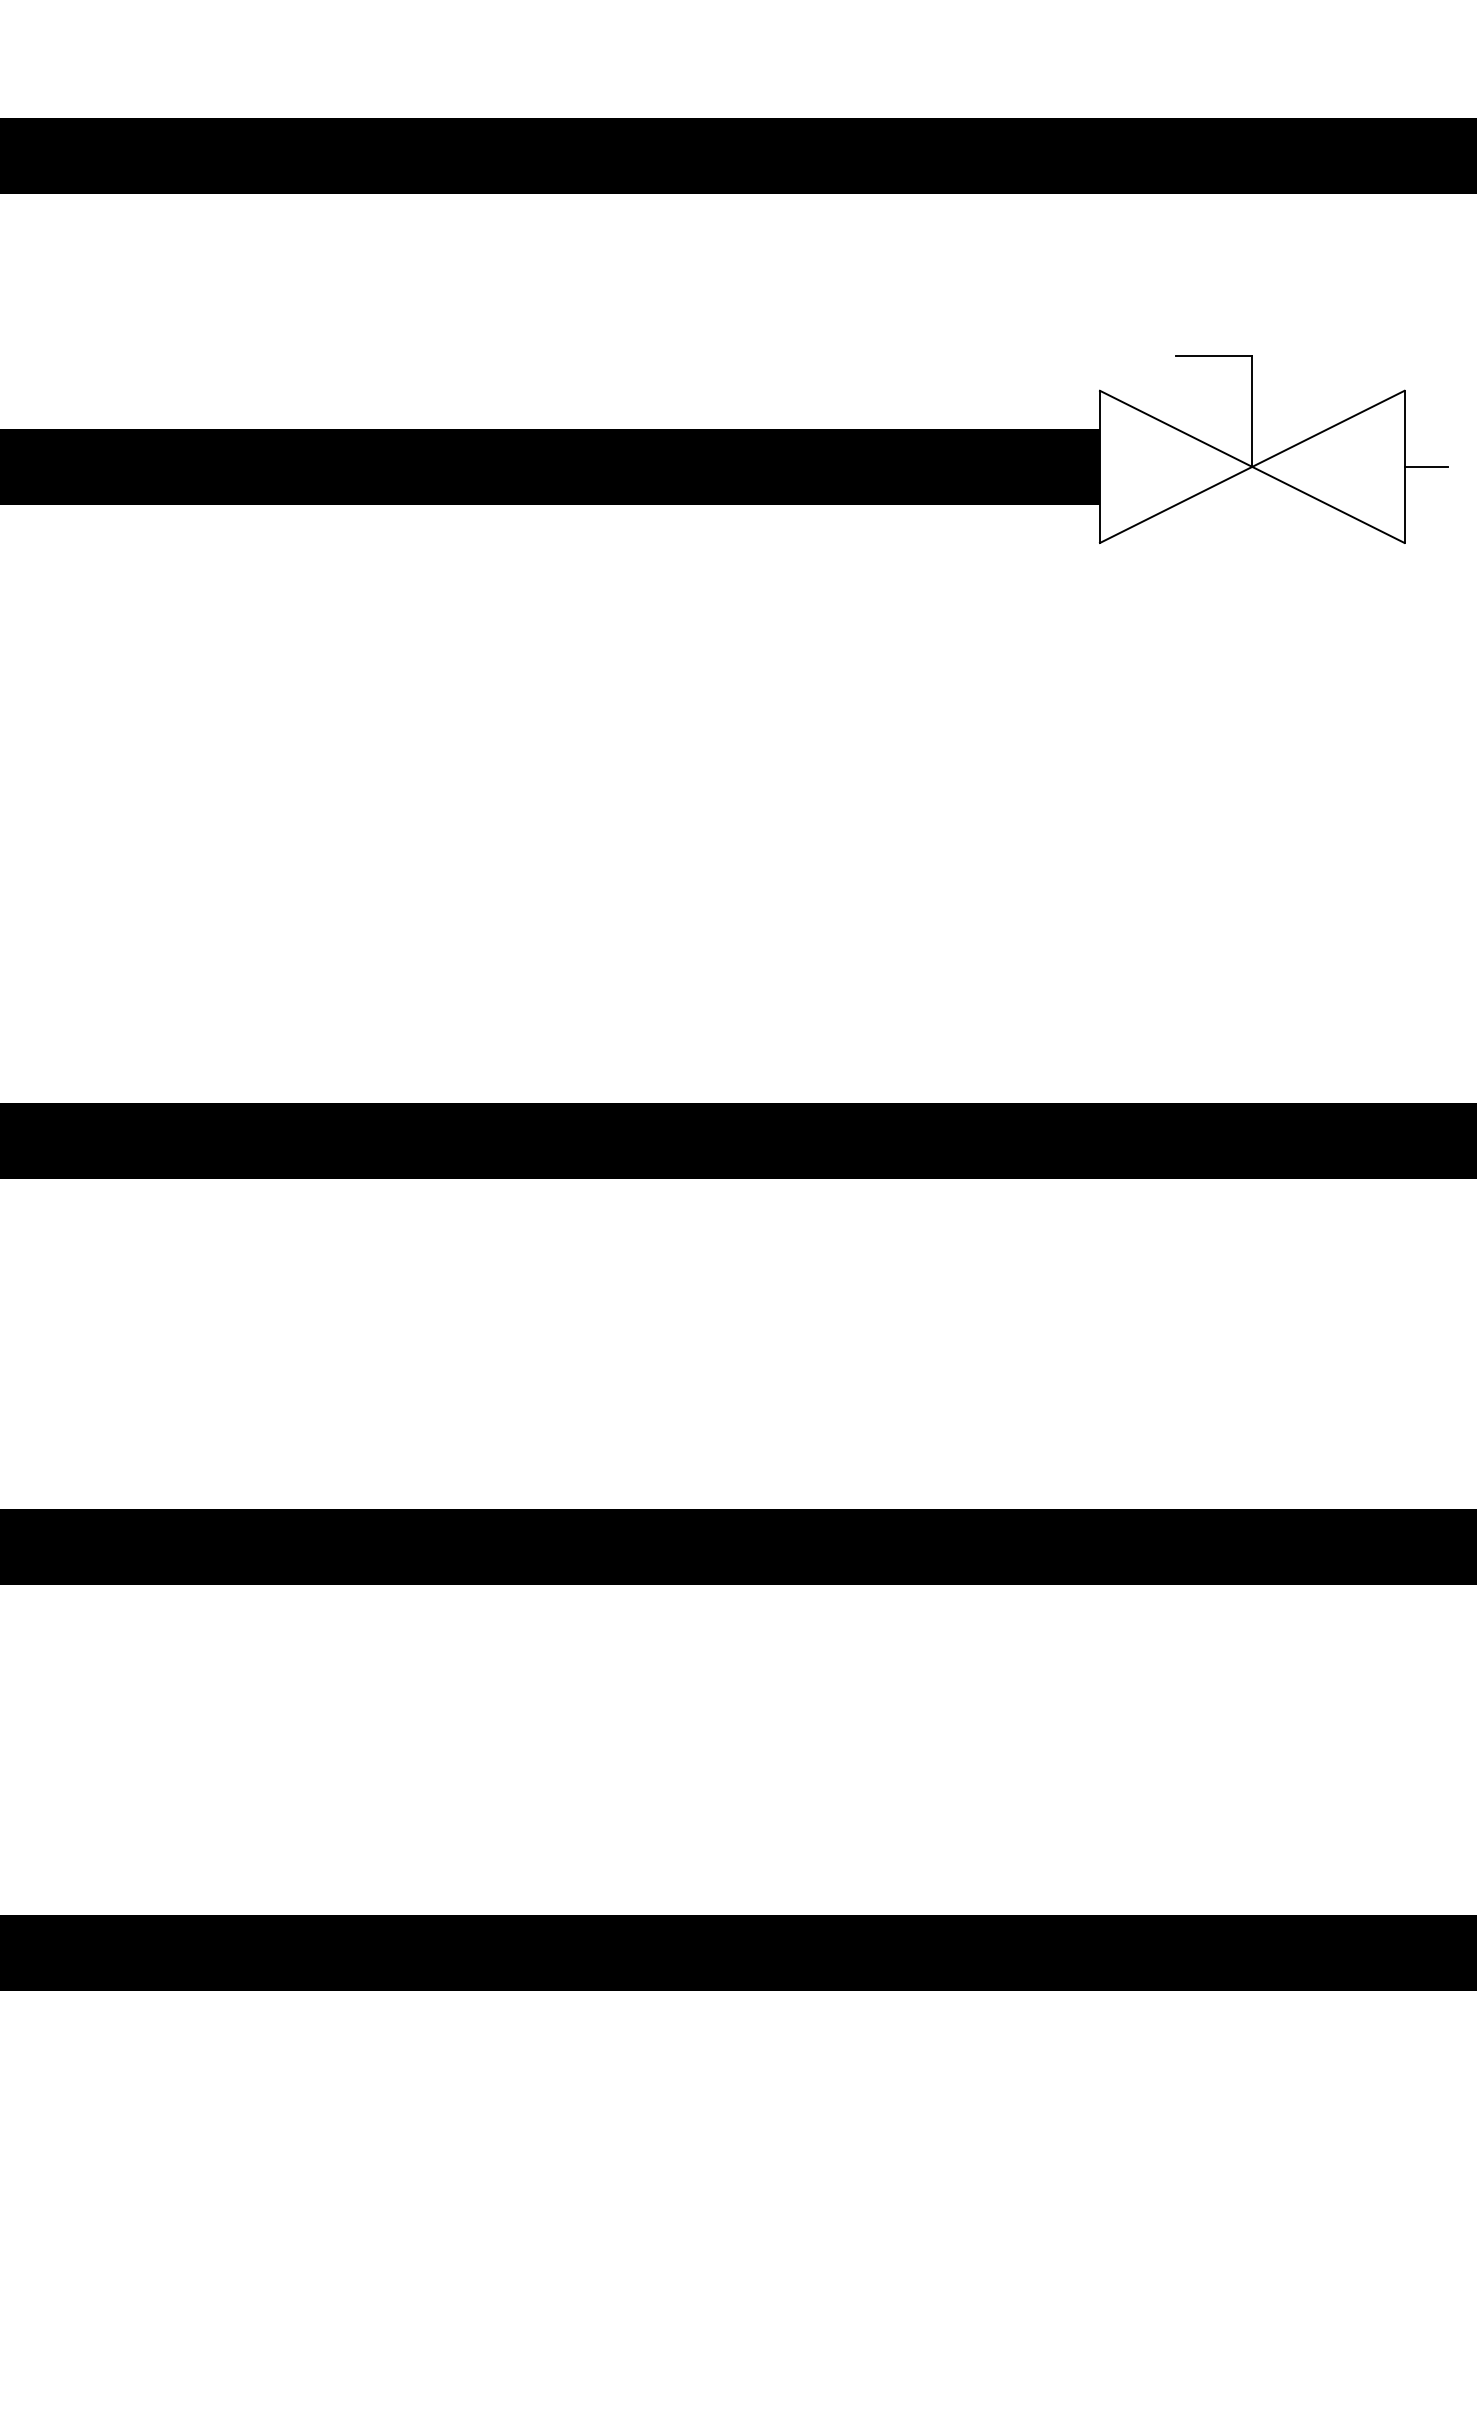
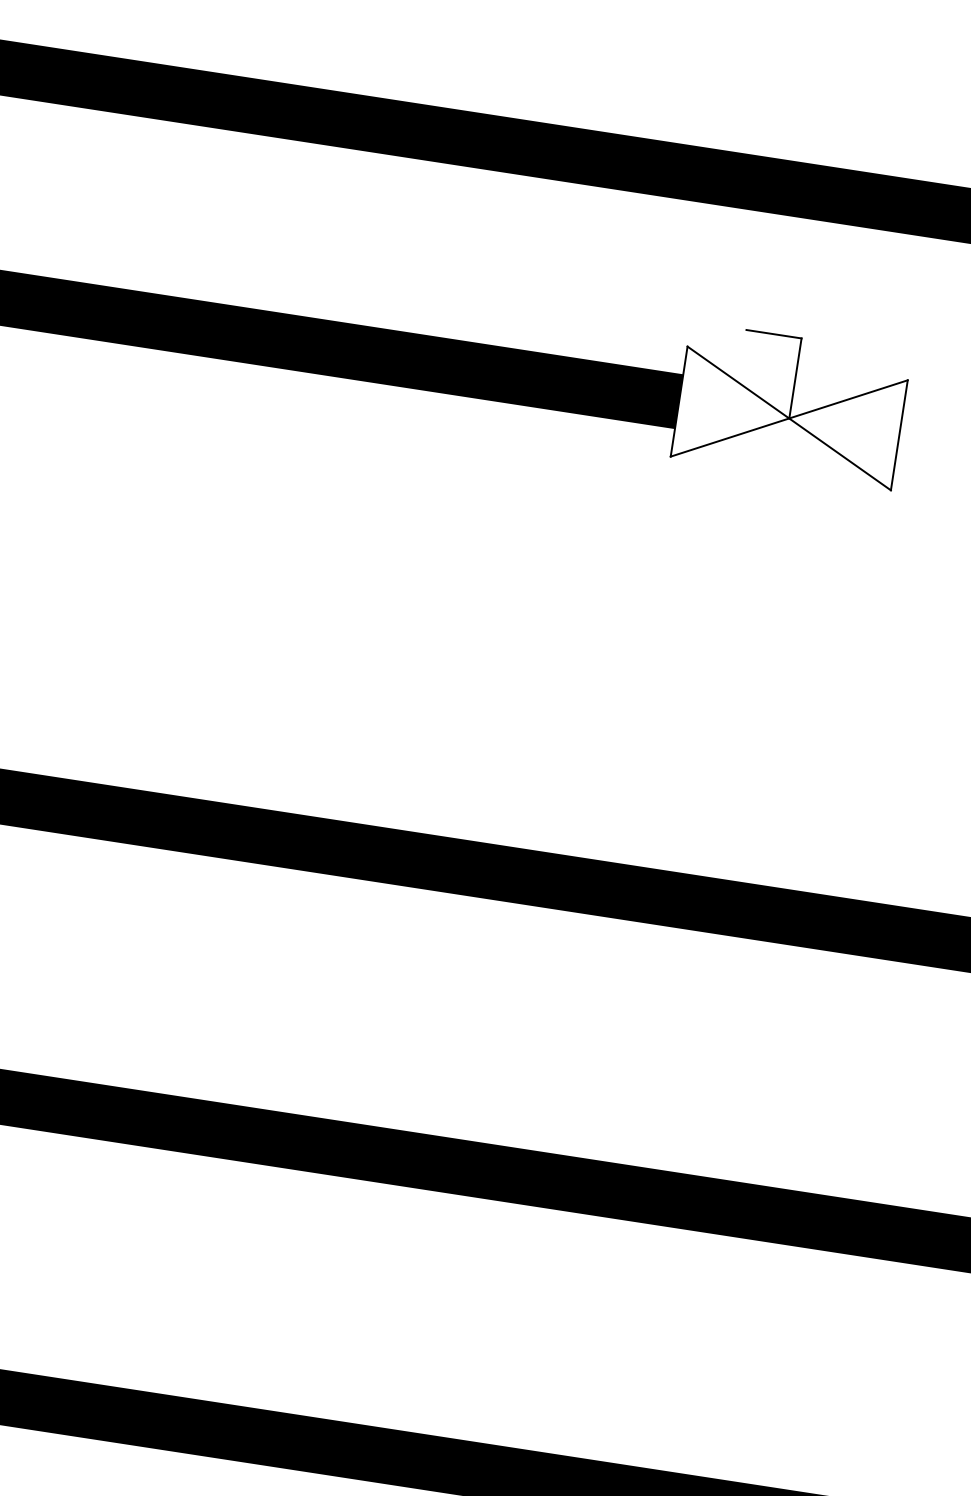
line: (1425, 467) -> (914, 438), removed

